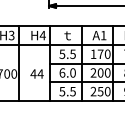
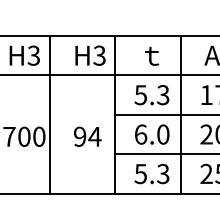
text: (42, 35) -> (98, 55), H4 -> H3
text: (72, 53) -> (162, 93), 5.5 -> 5.3
text: (33, 73) -> (79, 135), 44 -> 94
text: (72, 90) -> (162, 171), 5.5 -> 5.3

